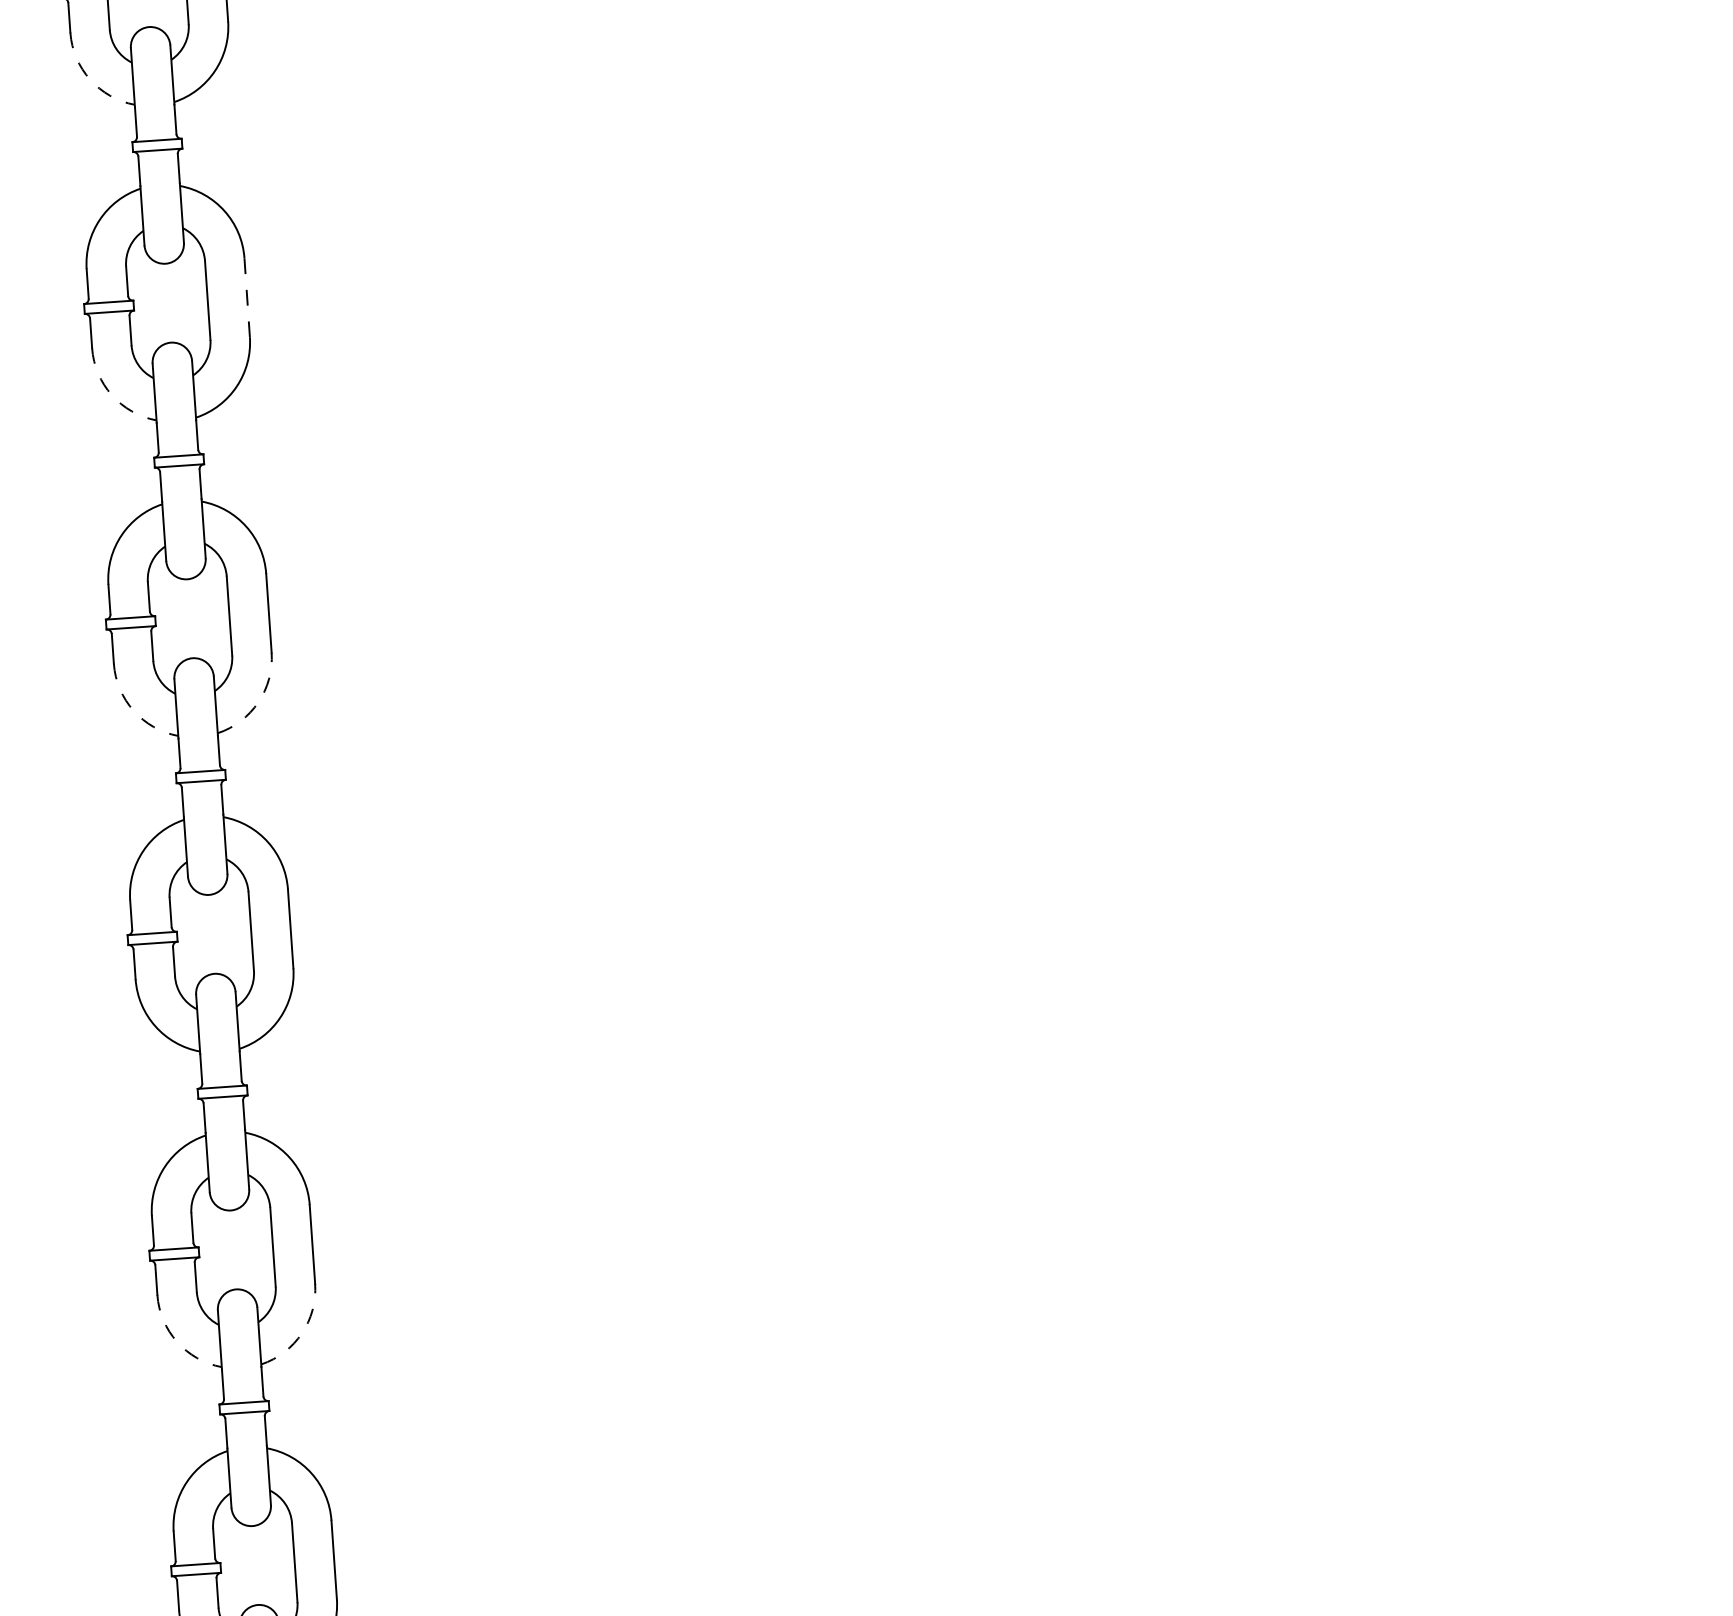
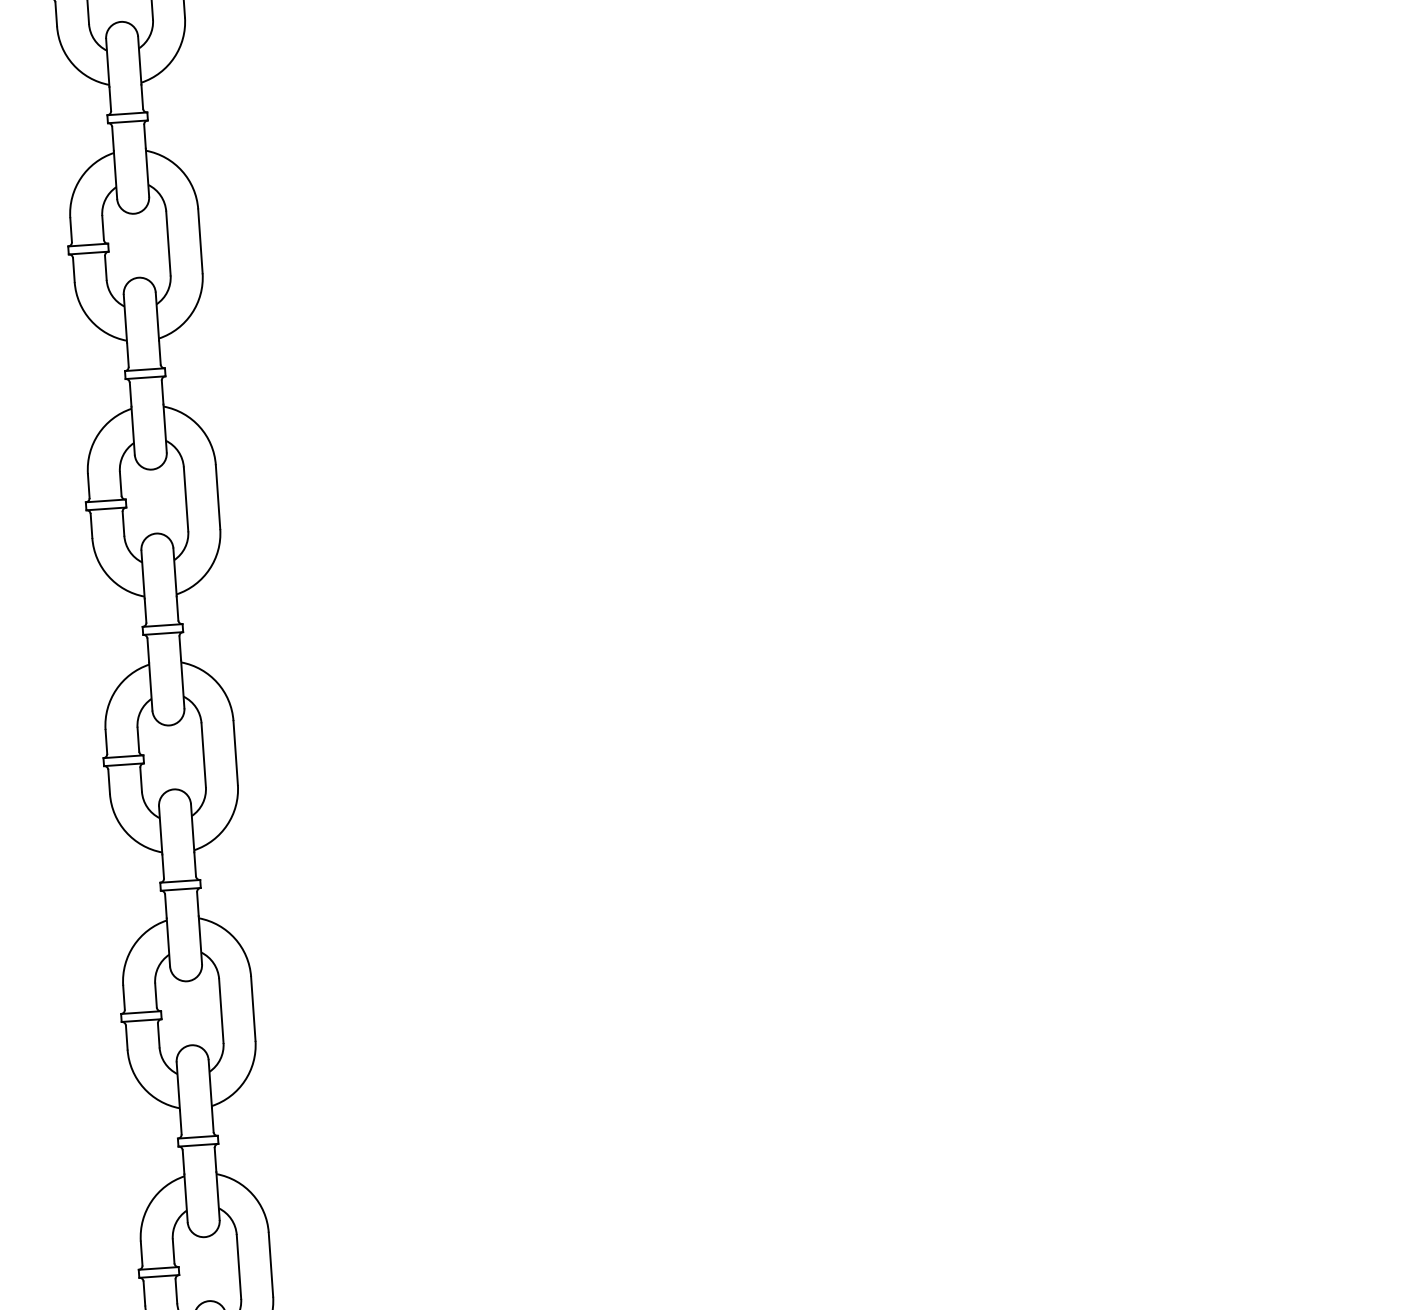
arc: (90, 79) -> (73, 64), dashed -> solid
line: (247, 297) -> (200, 241), dashed -> solid
arc: (111, 395) -> (90, 320), dashed -> solid
arc: (258, 702) -> (209, 569), dashed -> solid
arc: (133, 710) -> (108, 575), dashed -> solid
arc: (301, 1333) -> (244, 1081), dashed -> solid
arc: (177, 1342) -> (143, 1088), dashed -> solid

